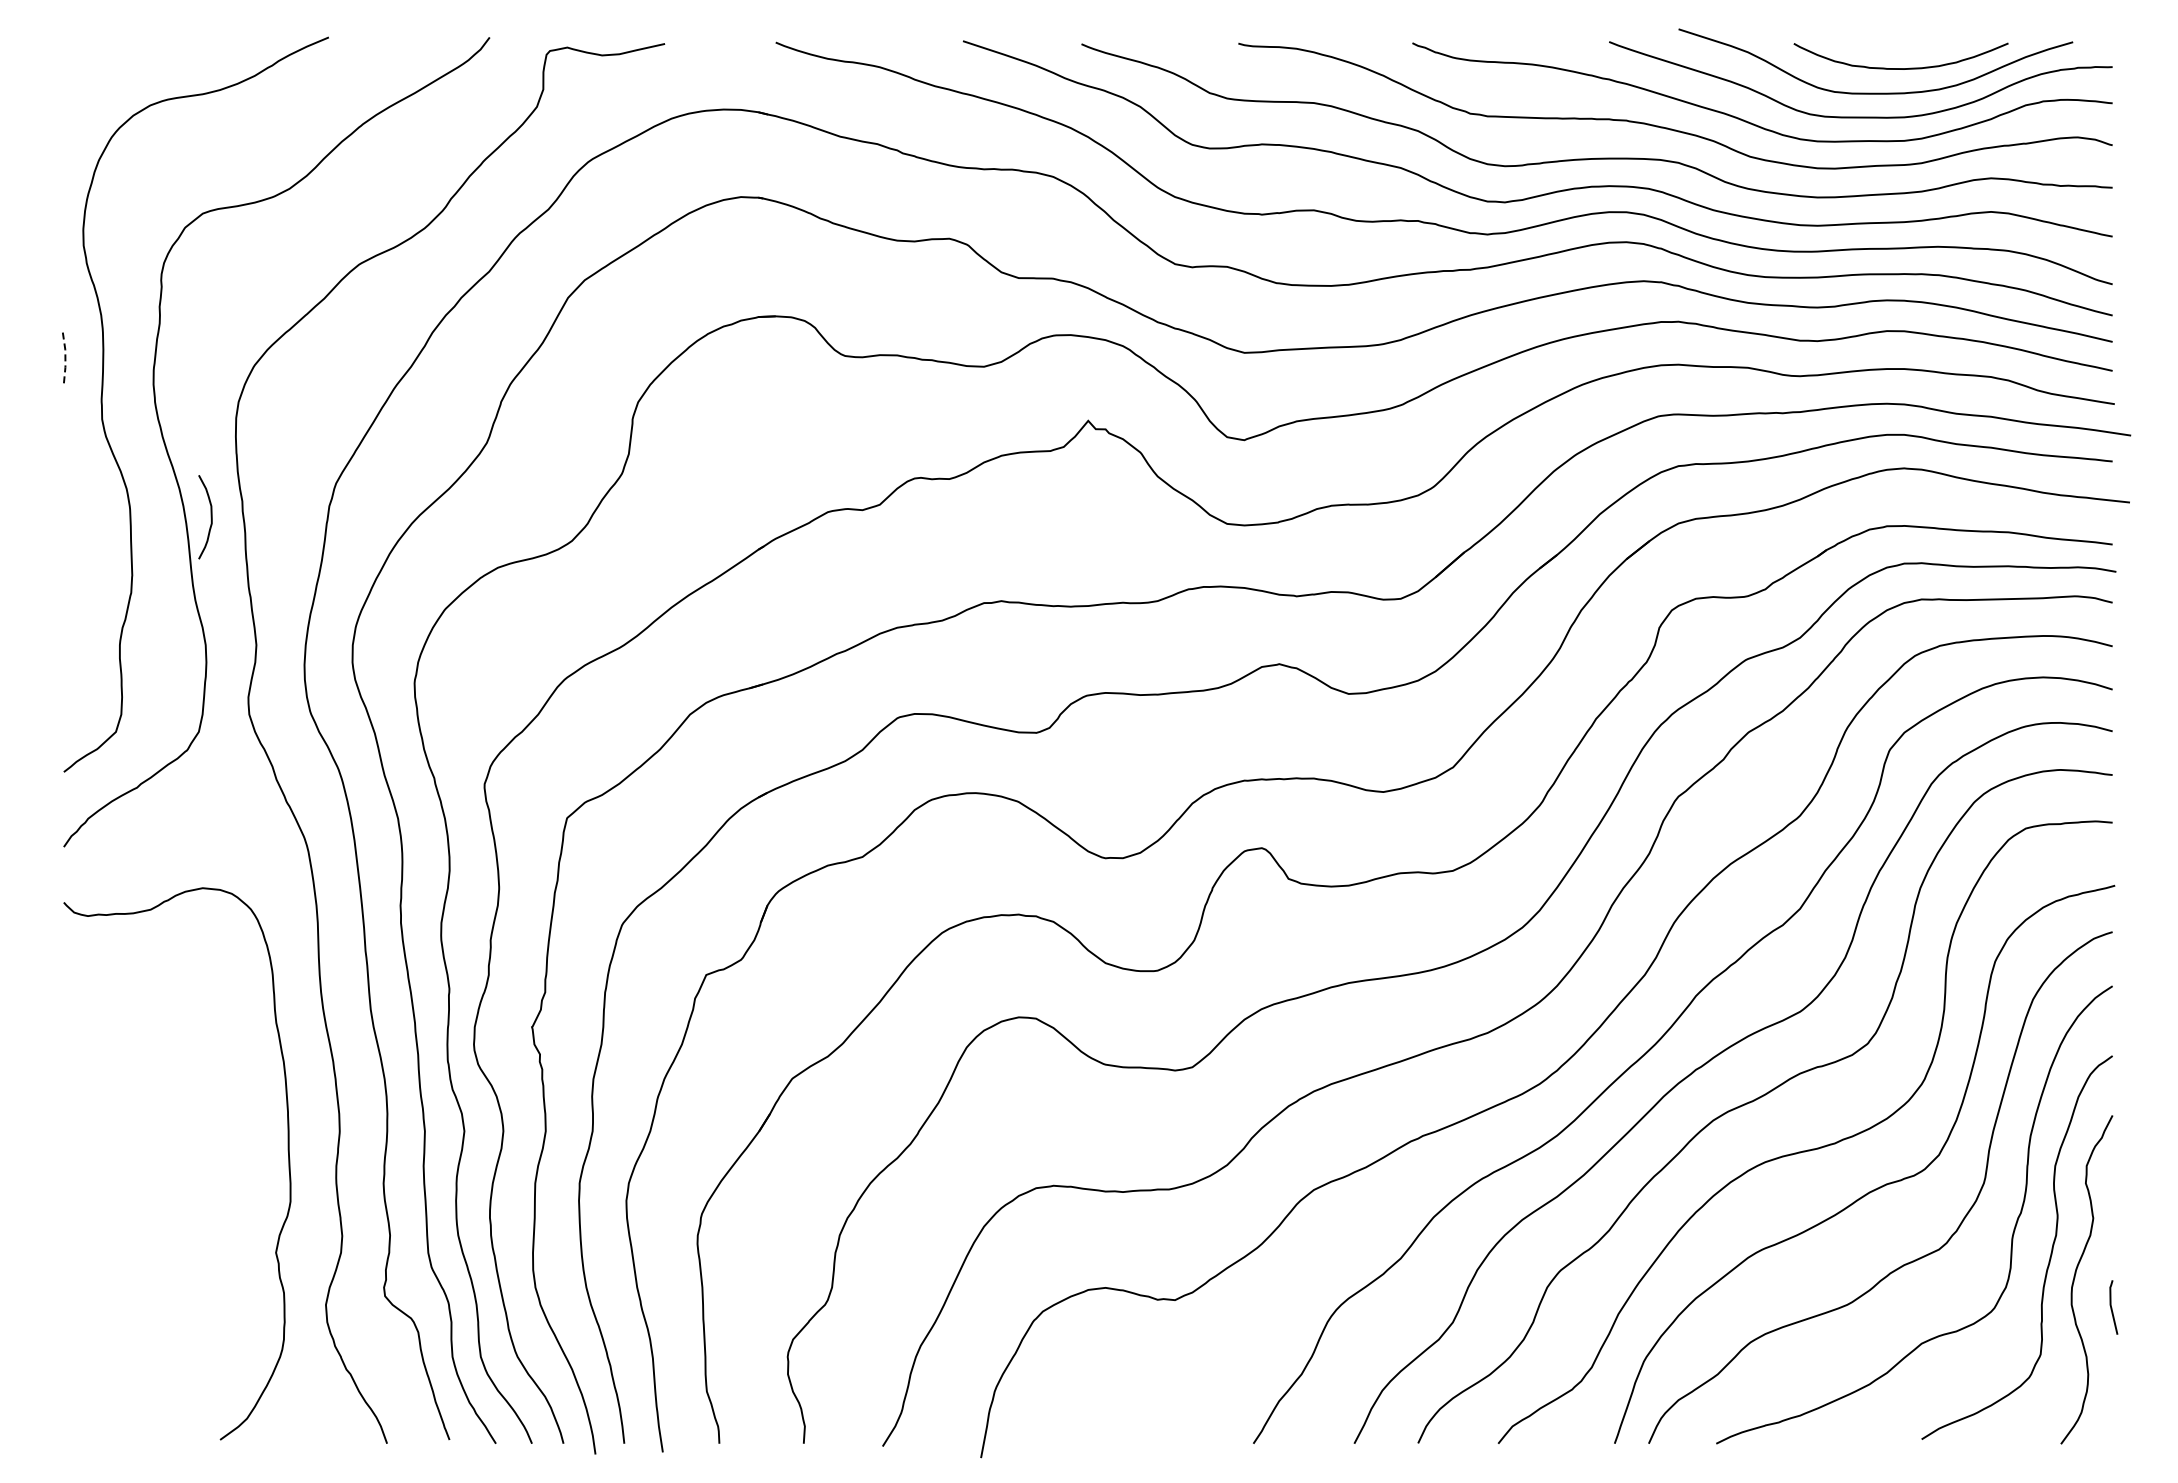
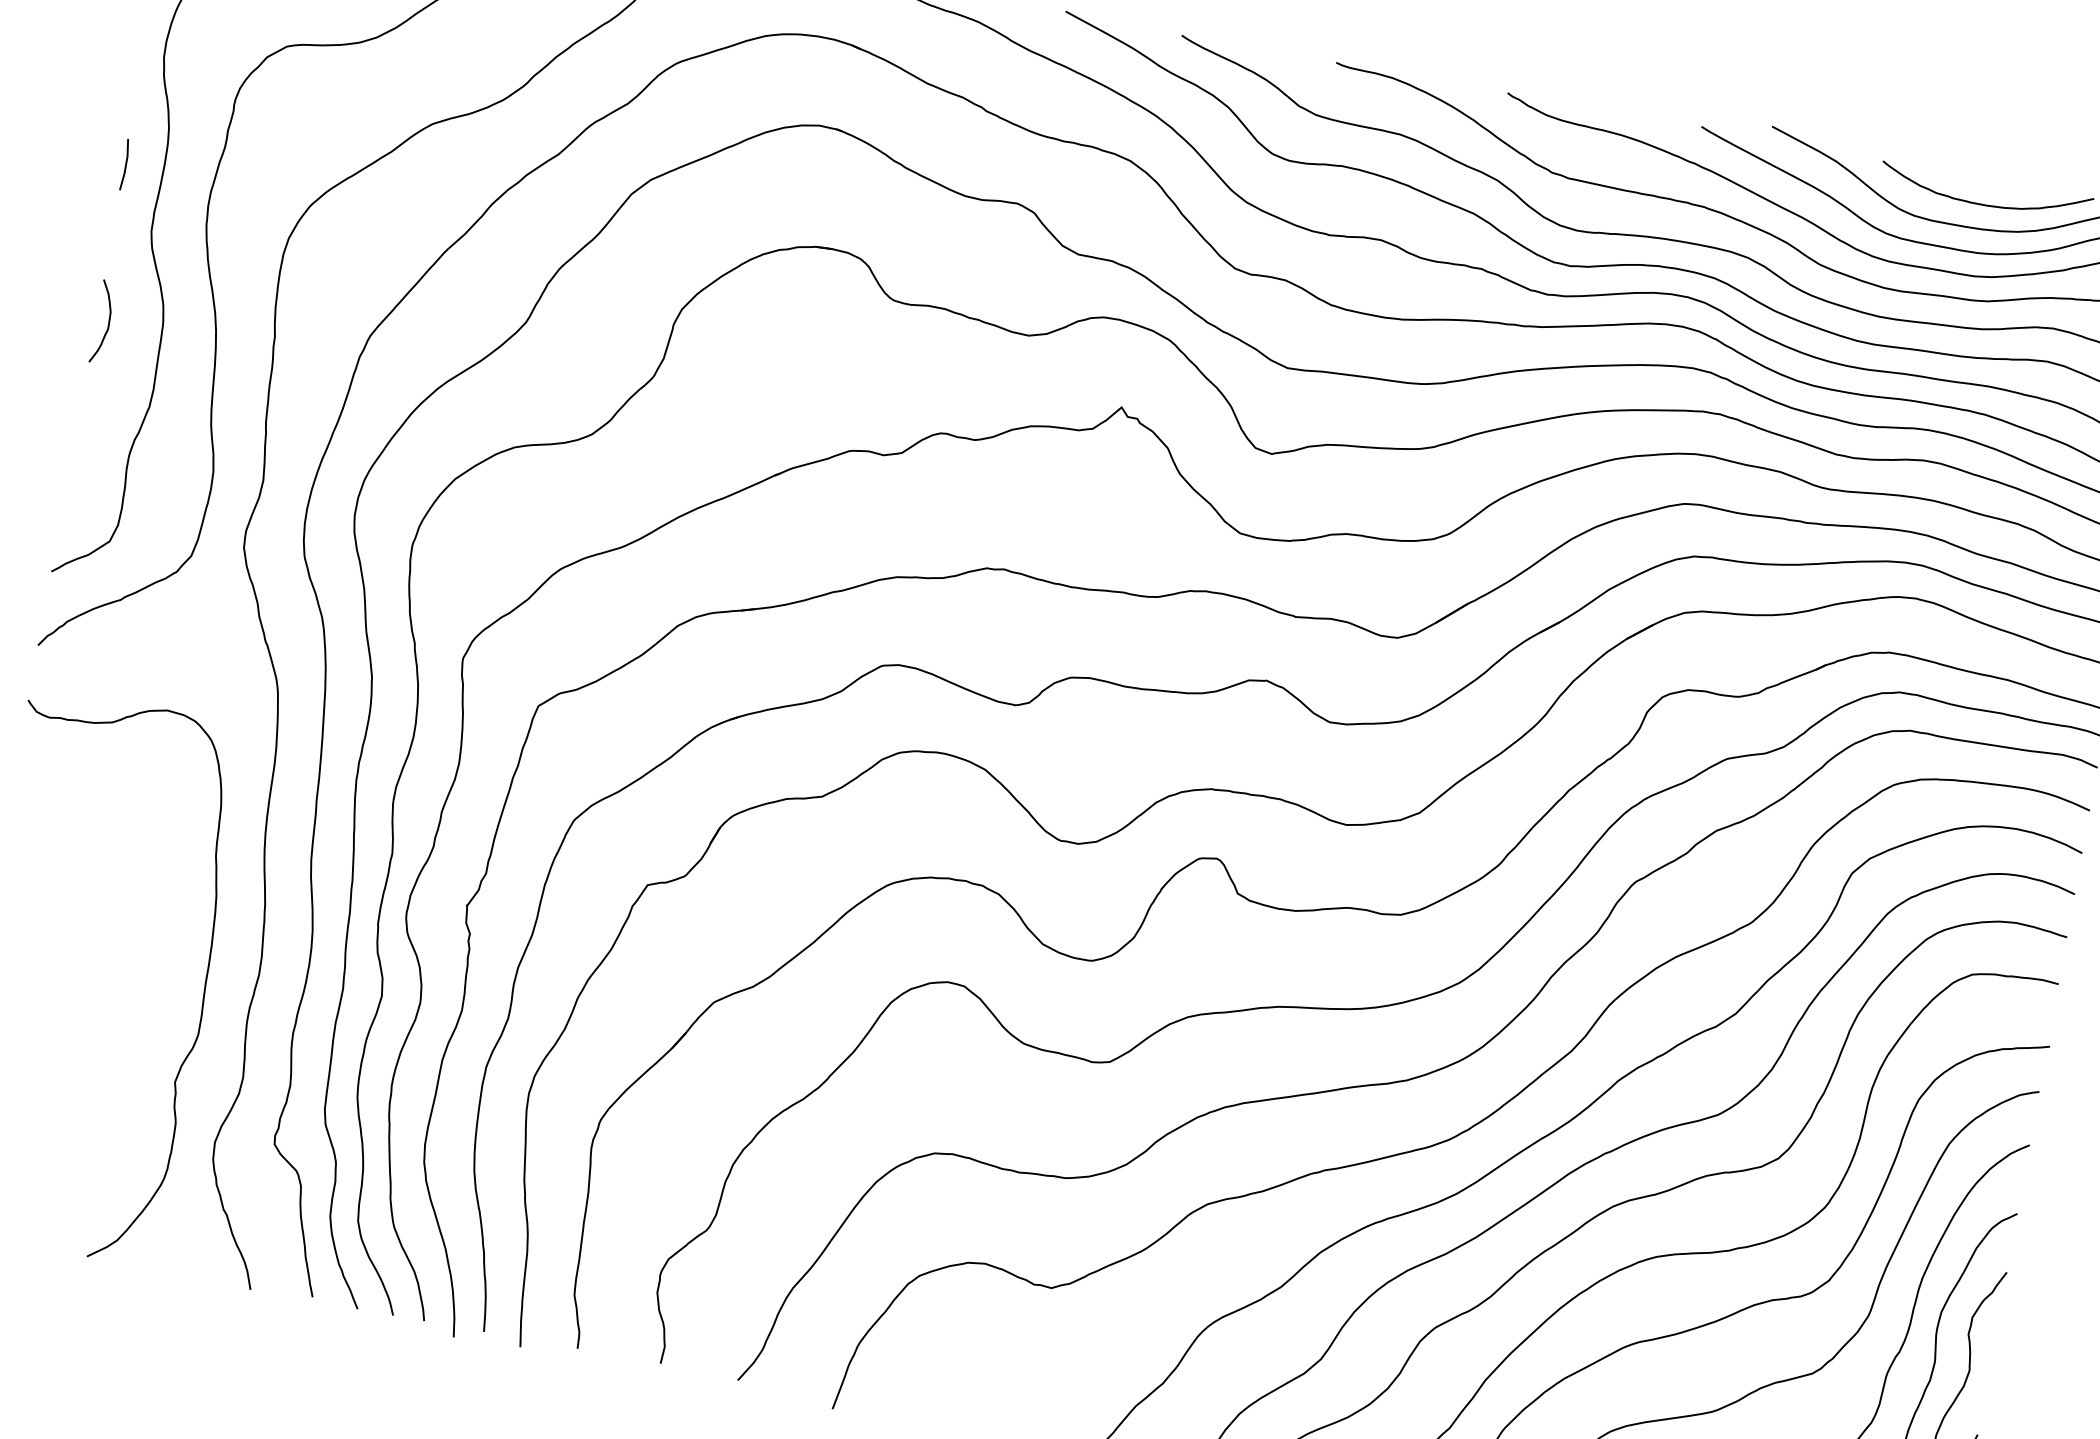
line: (65, 358) -> (126, 164), dashed -> solid
curve: (210, 517) -> (107, 323), moved

